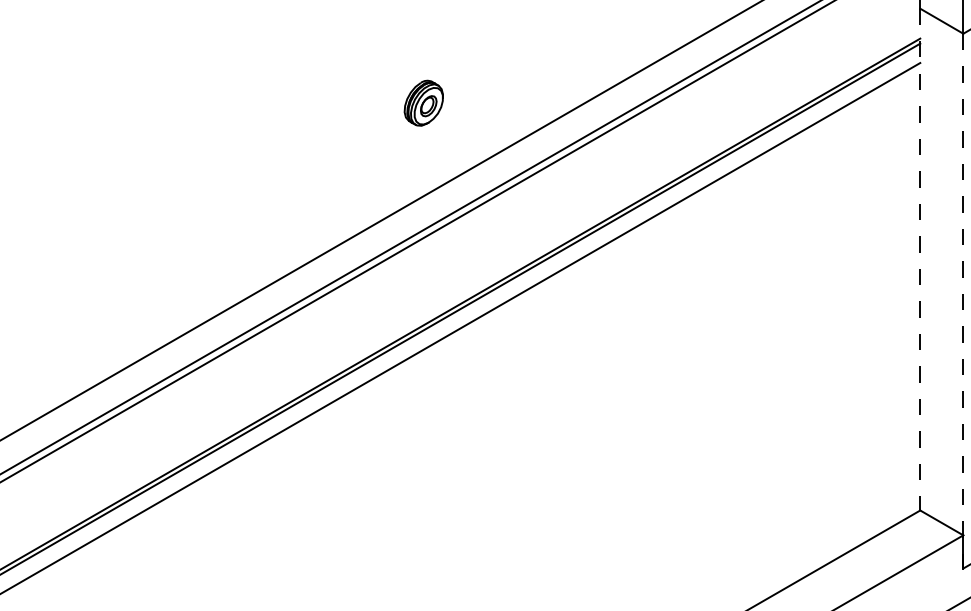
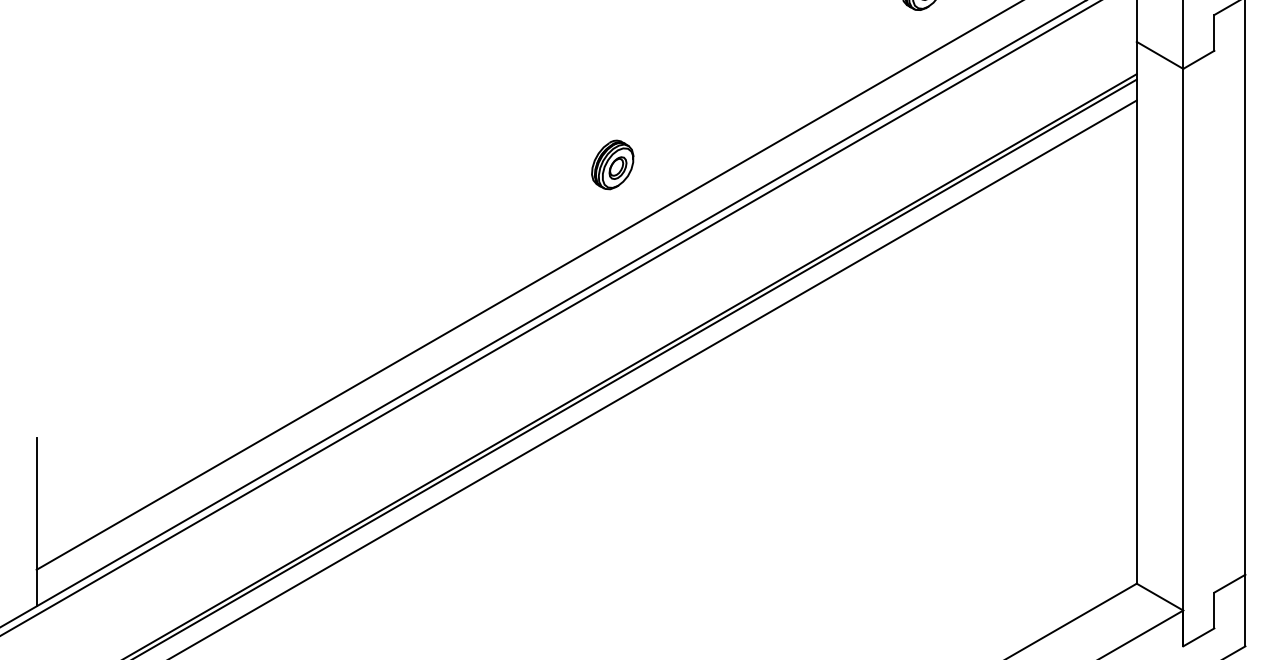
part: (423, 102) -> (612, 164), moved
line: (920, 259) -> (1136, 312), dashed -> solid
line: (963, 301) -> (1183, 357), dashed -> solid

